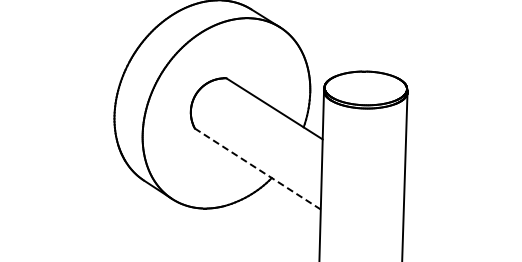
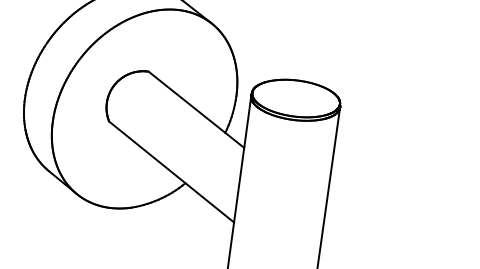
line: (257, 169) -> (171, 172), dashed -> solid

